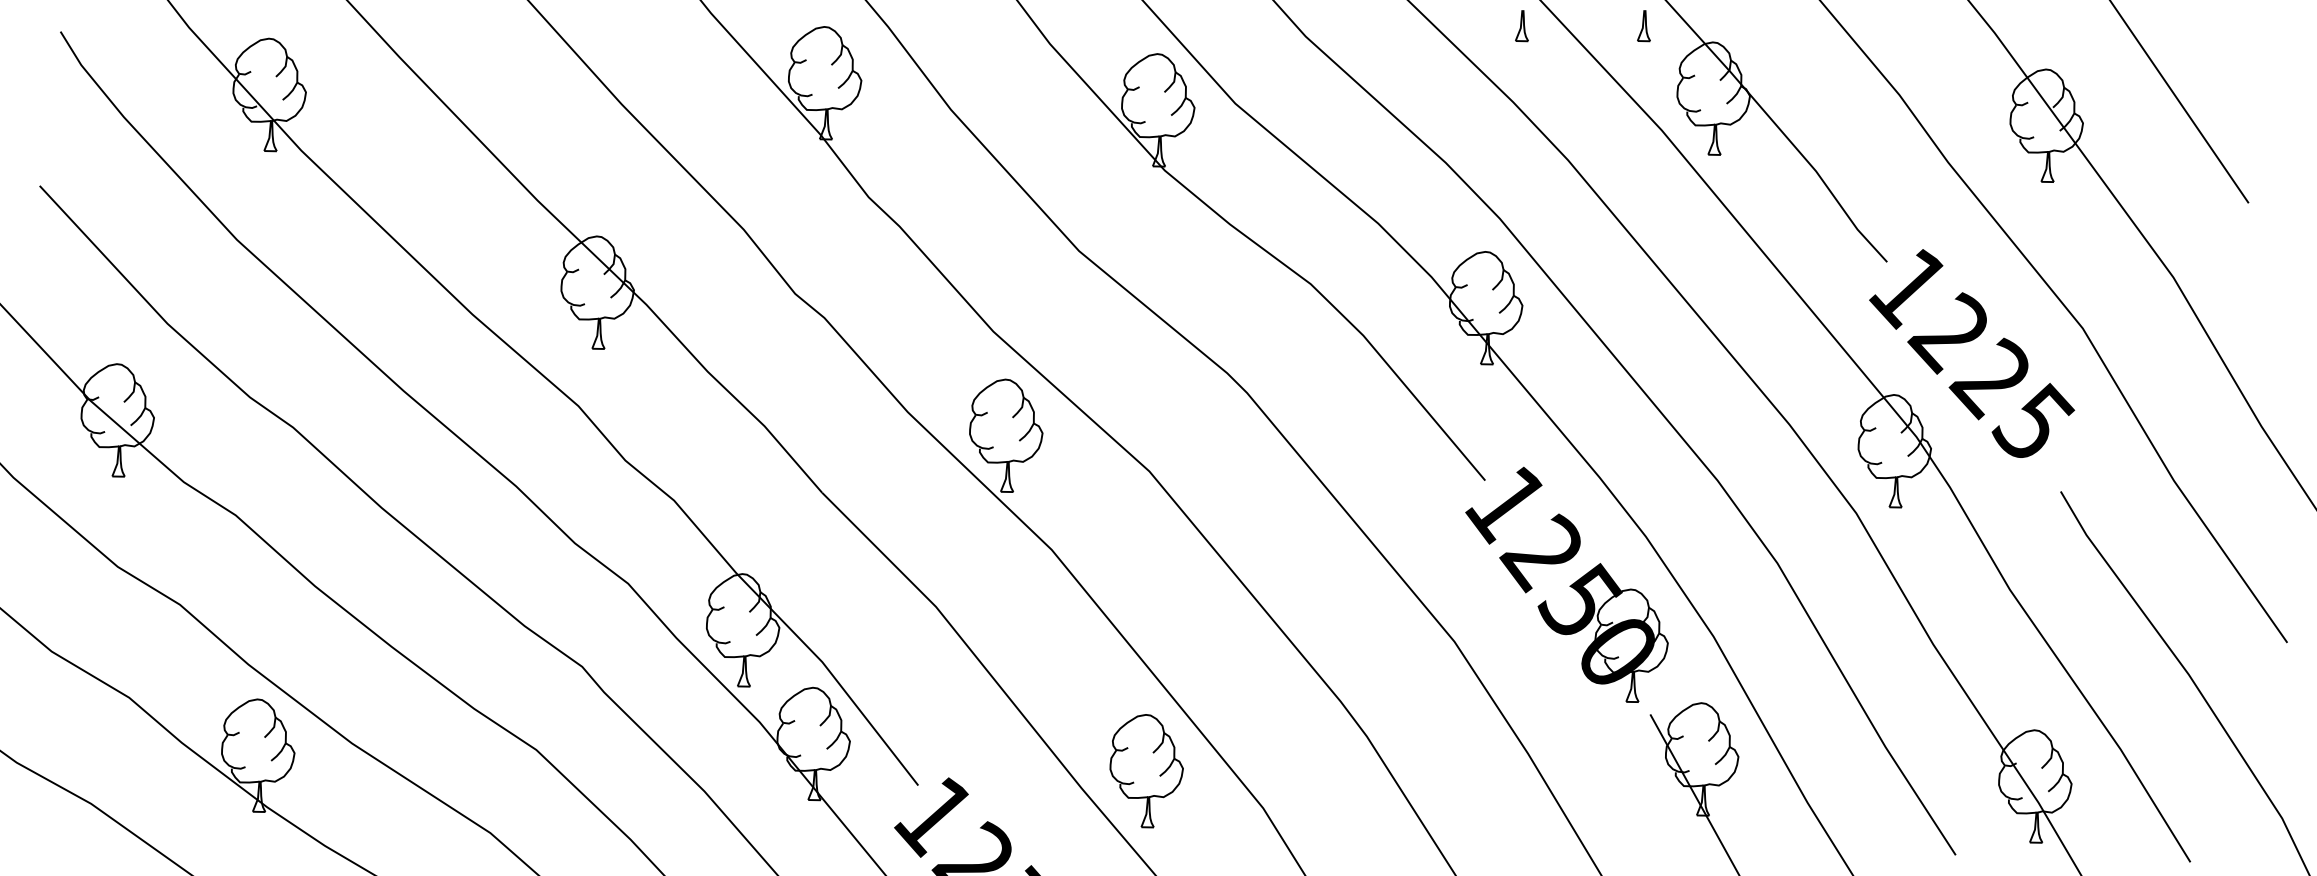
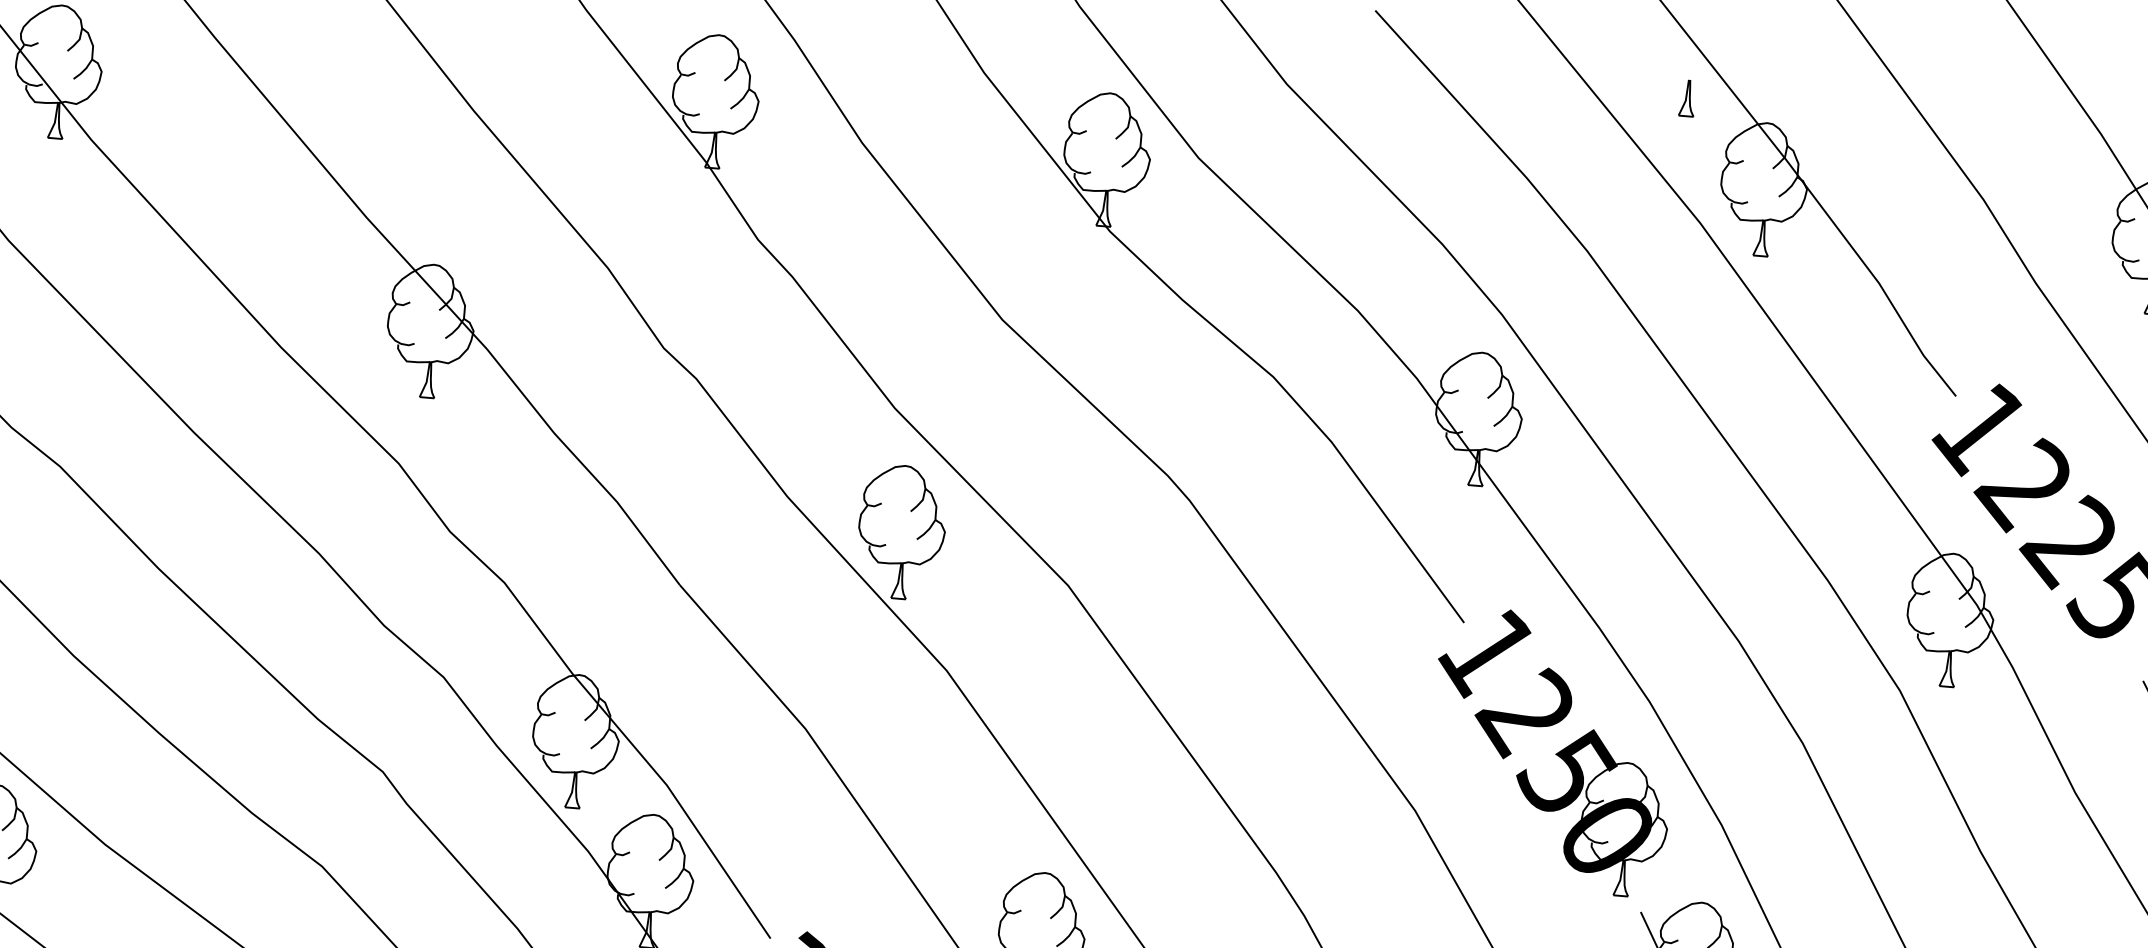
part: (1521, 26) -> (1542, 89), removed

